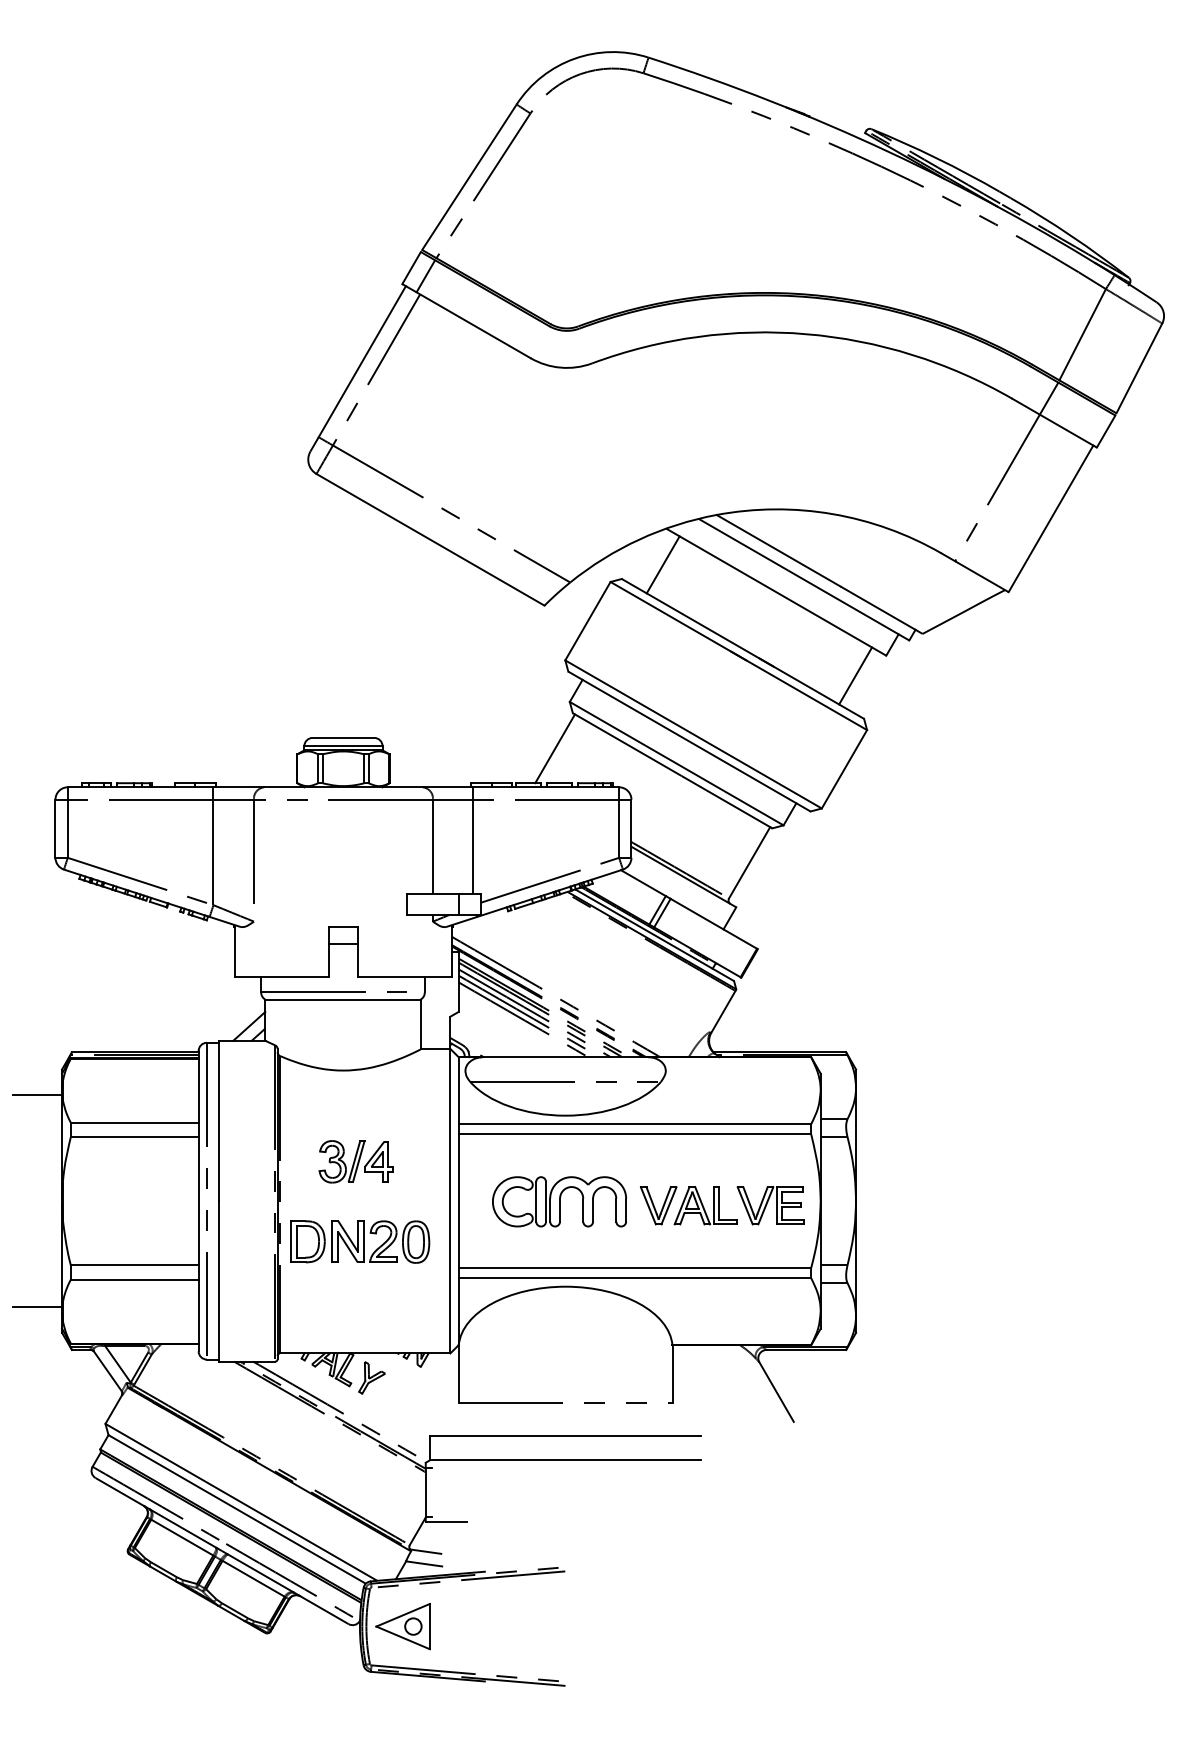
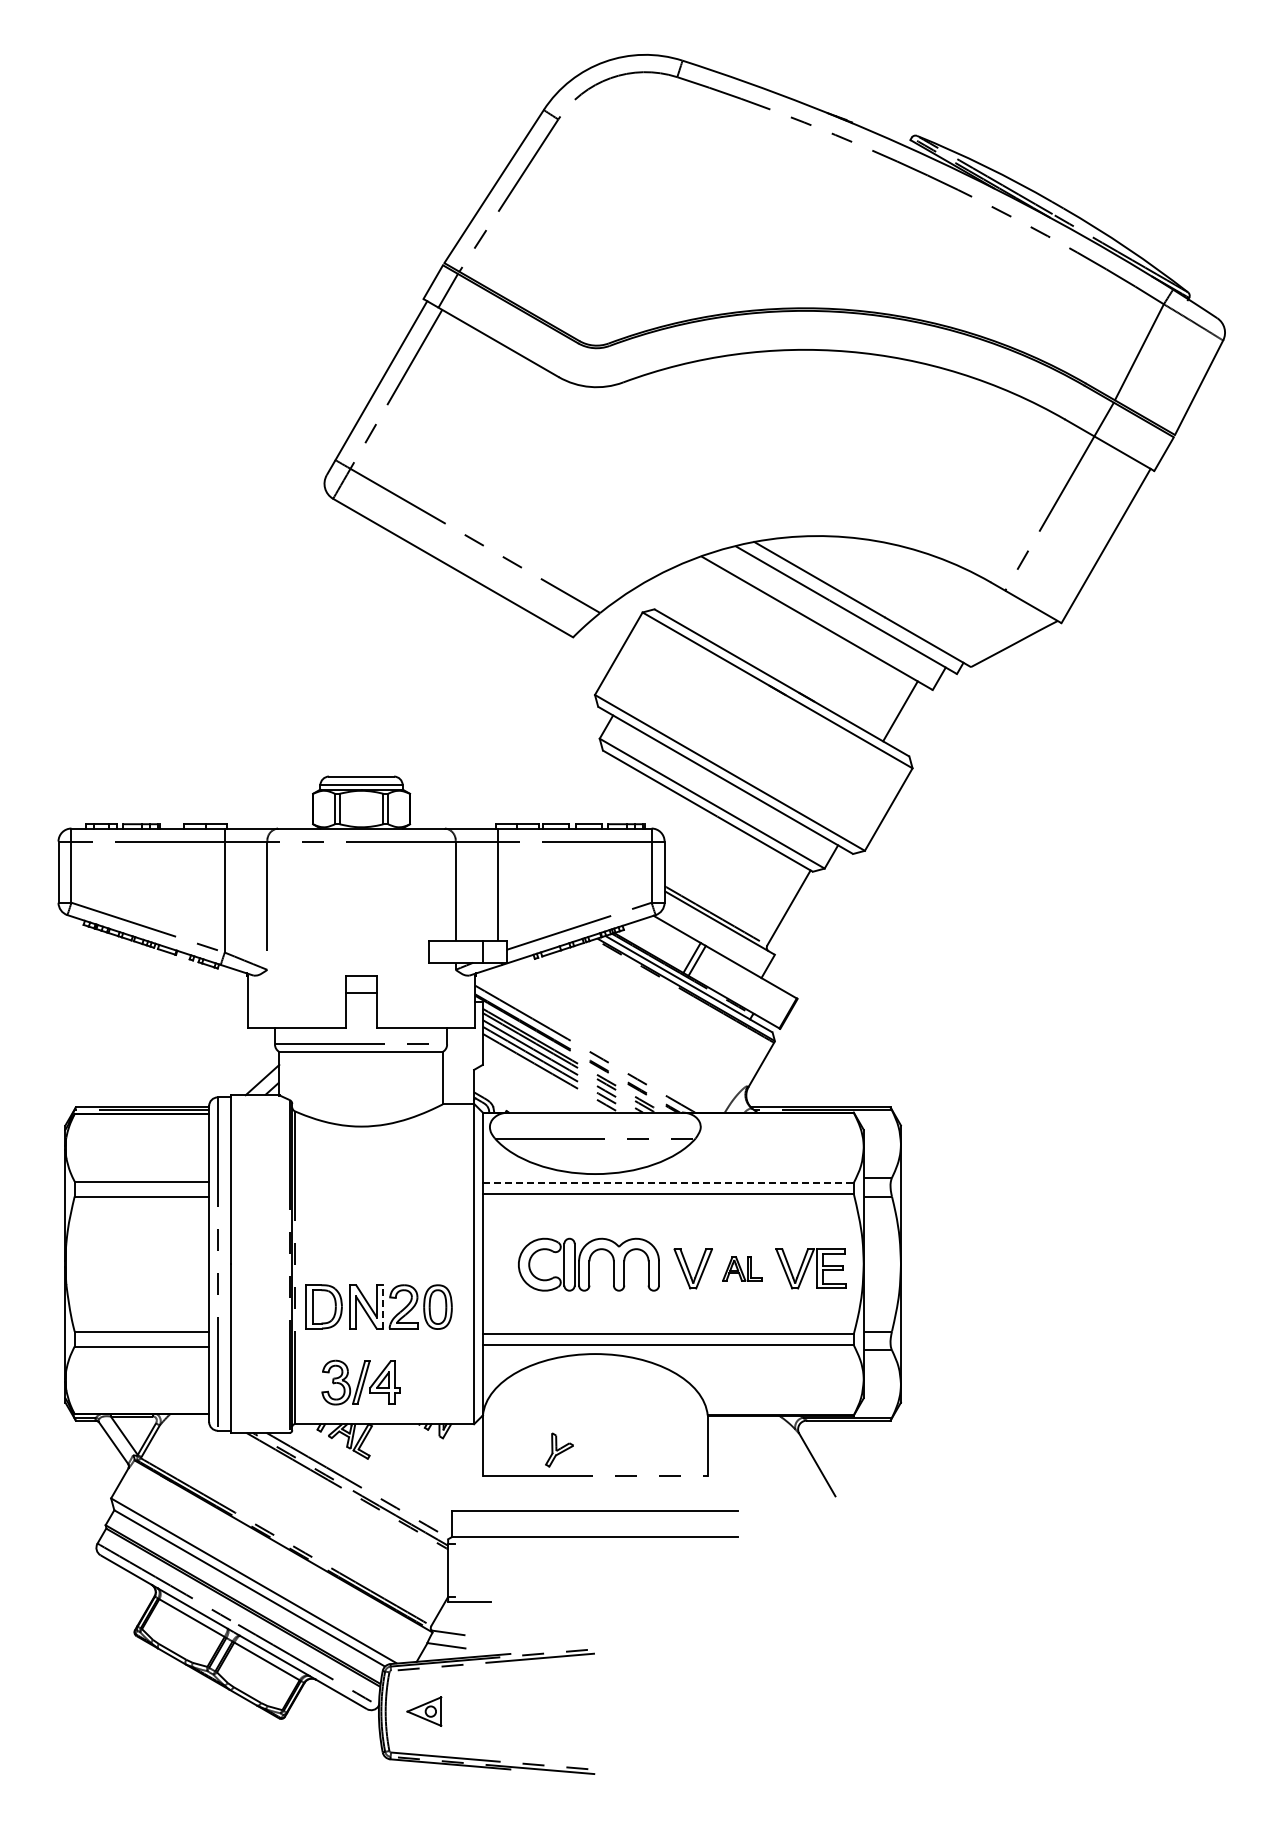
line: (662, 564) -> (697, 594), removed
line: (555, 748) -> (584, 787), removed
line: (37, 1095) -> (39, 1152), removed
line: (635, 1124) -> (668, 1183), solid -> dashed
part: (355, 1161) -> (360, 1382), moved
part: (705, 1205) -> (742, 1268), size x0.6
line: (364, 1241) -> (383, 1306), solid -> dashed
line: (37, 1307) -> (39, 1375), removed
part: (371, 1377) -> (559, 1449), moved
part: (403, 1626) -> (424, 1711), size x0.6

